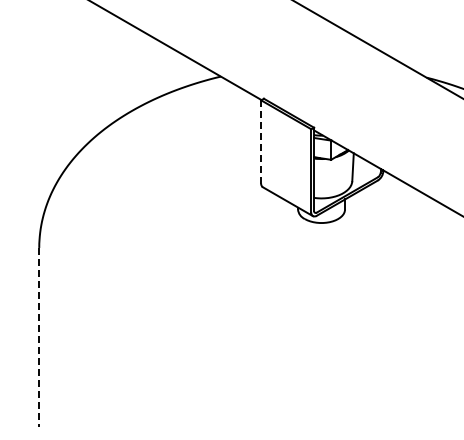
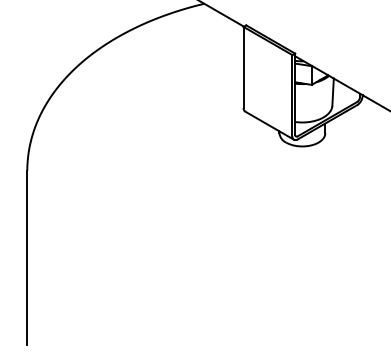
line: (261, 142) -> (243, 68), dashed -> solid
line: (39, 337) -> (27, 258), dashed -> solid

